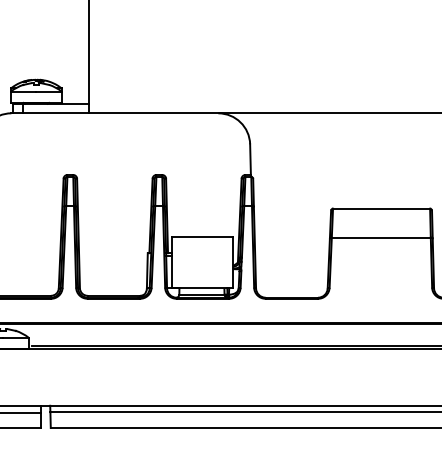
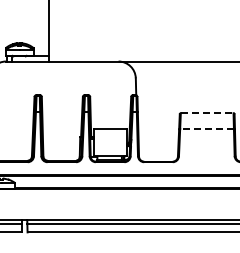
line: (382, 209) -> (207, 113), solid -> dashed
line: (382, 238) -> (207, 129), solid -> dashed

